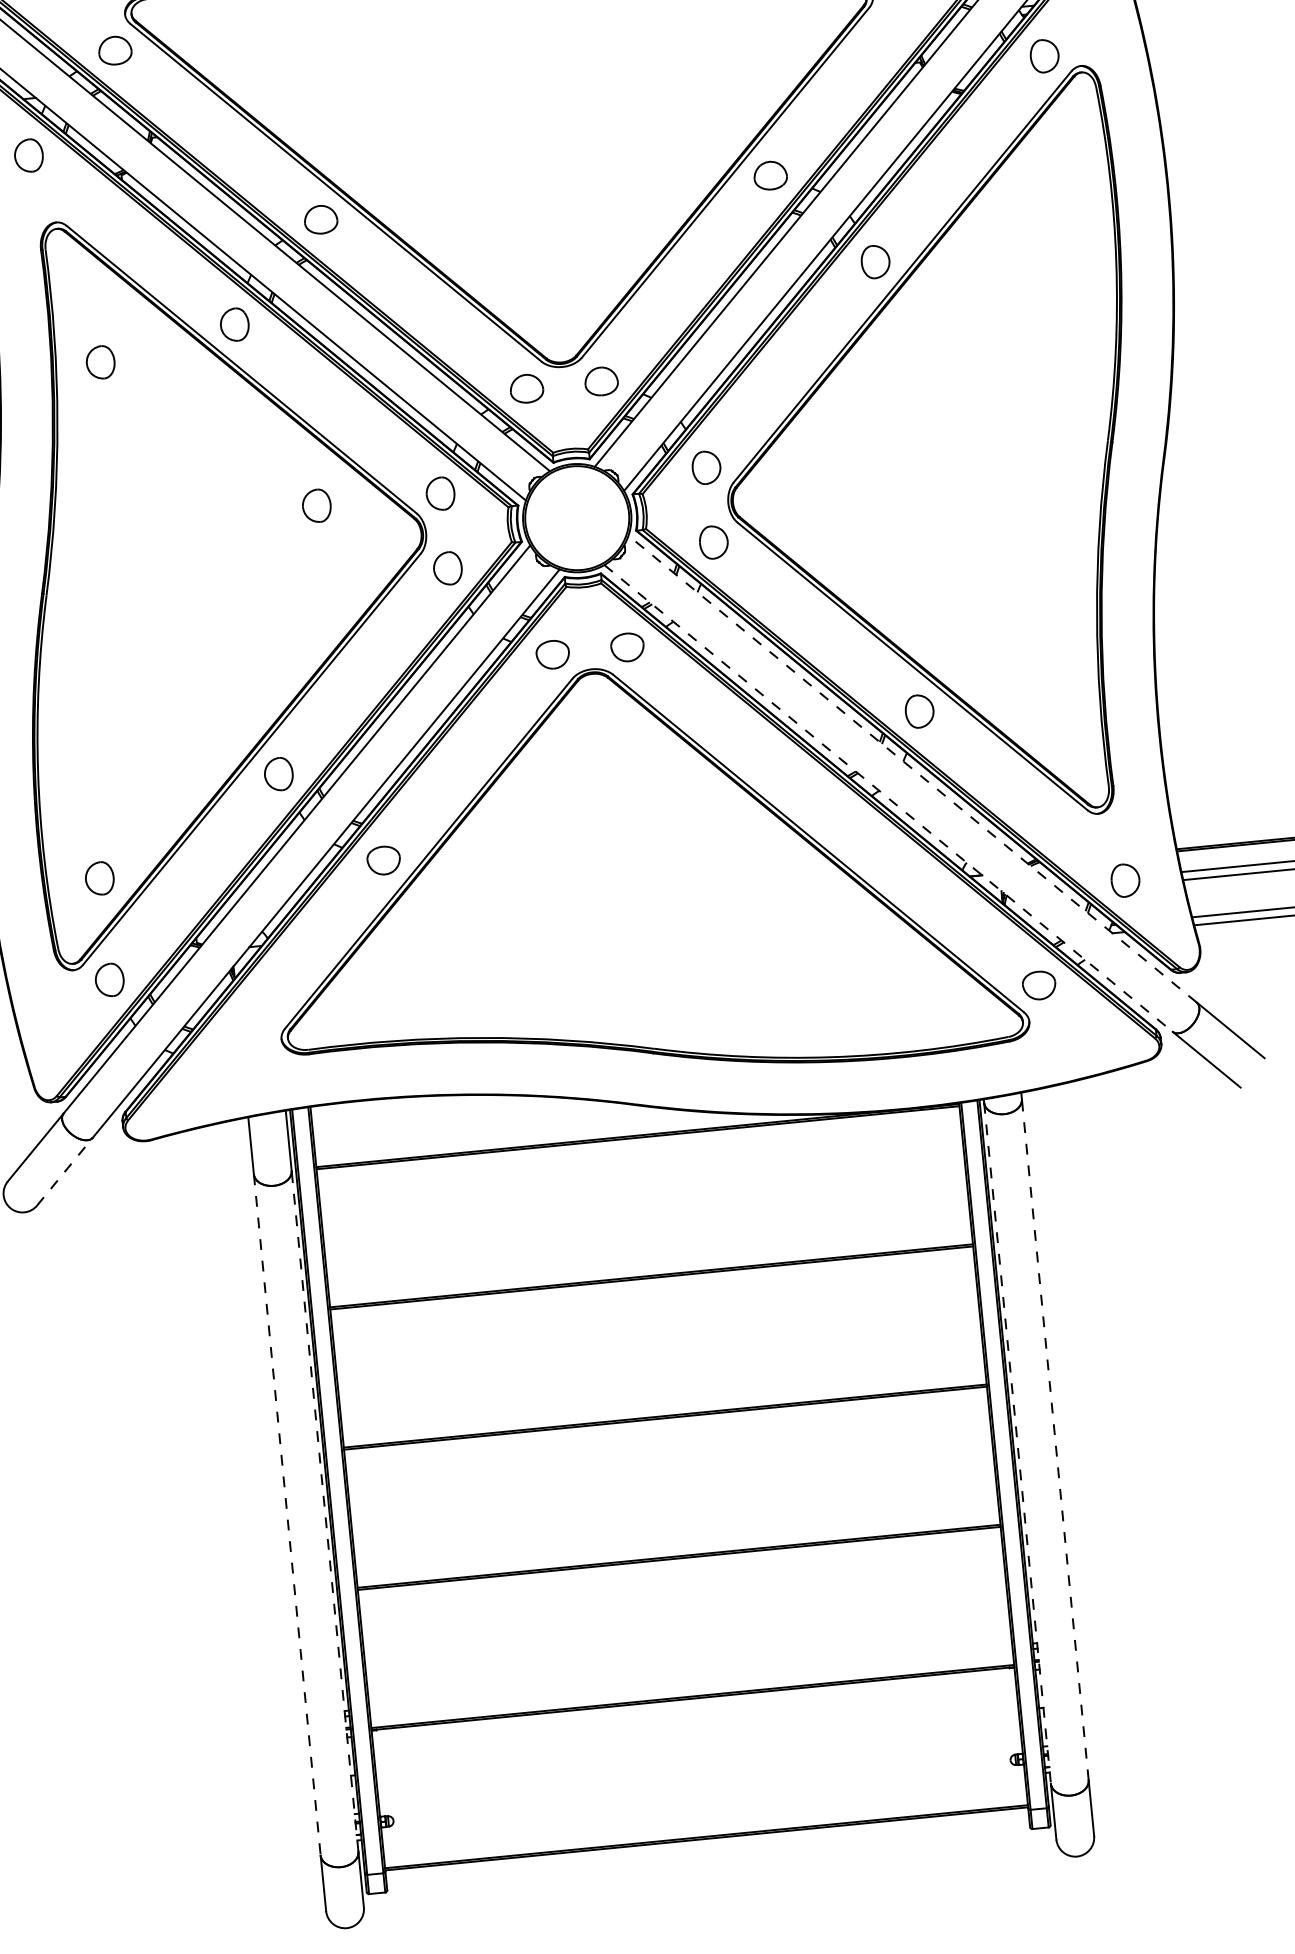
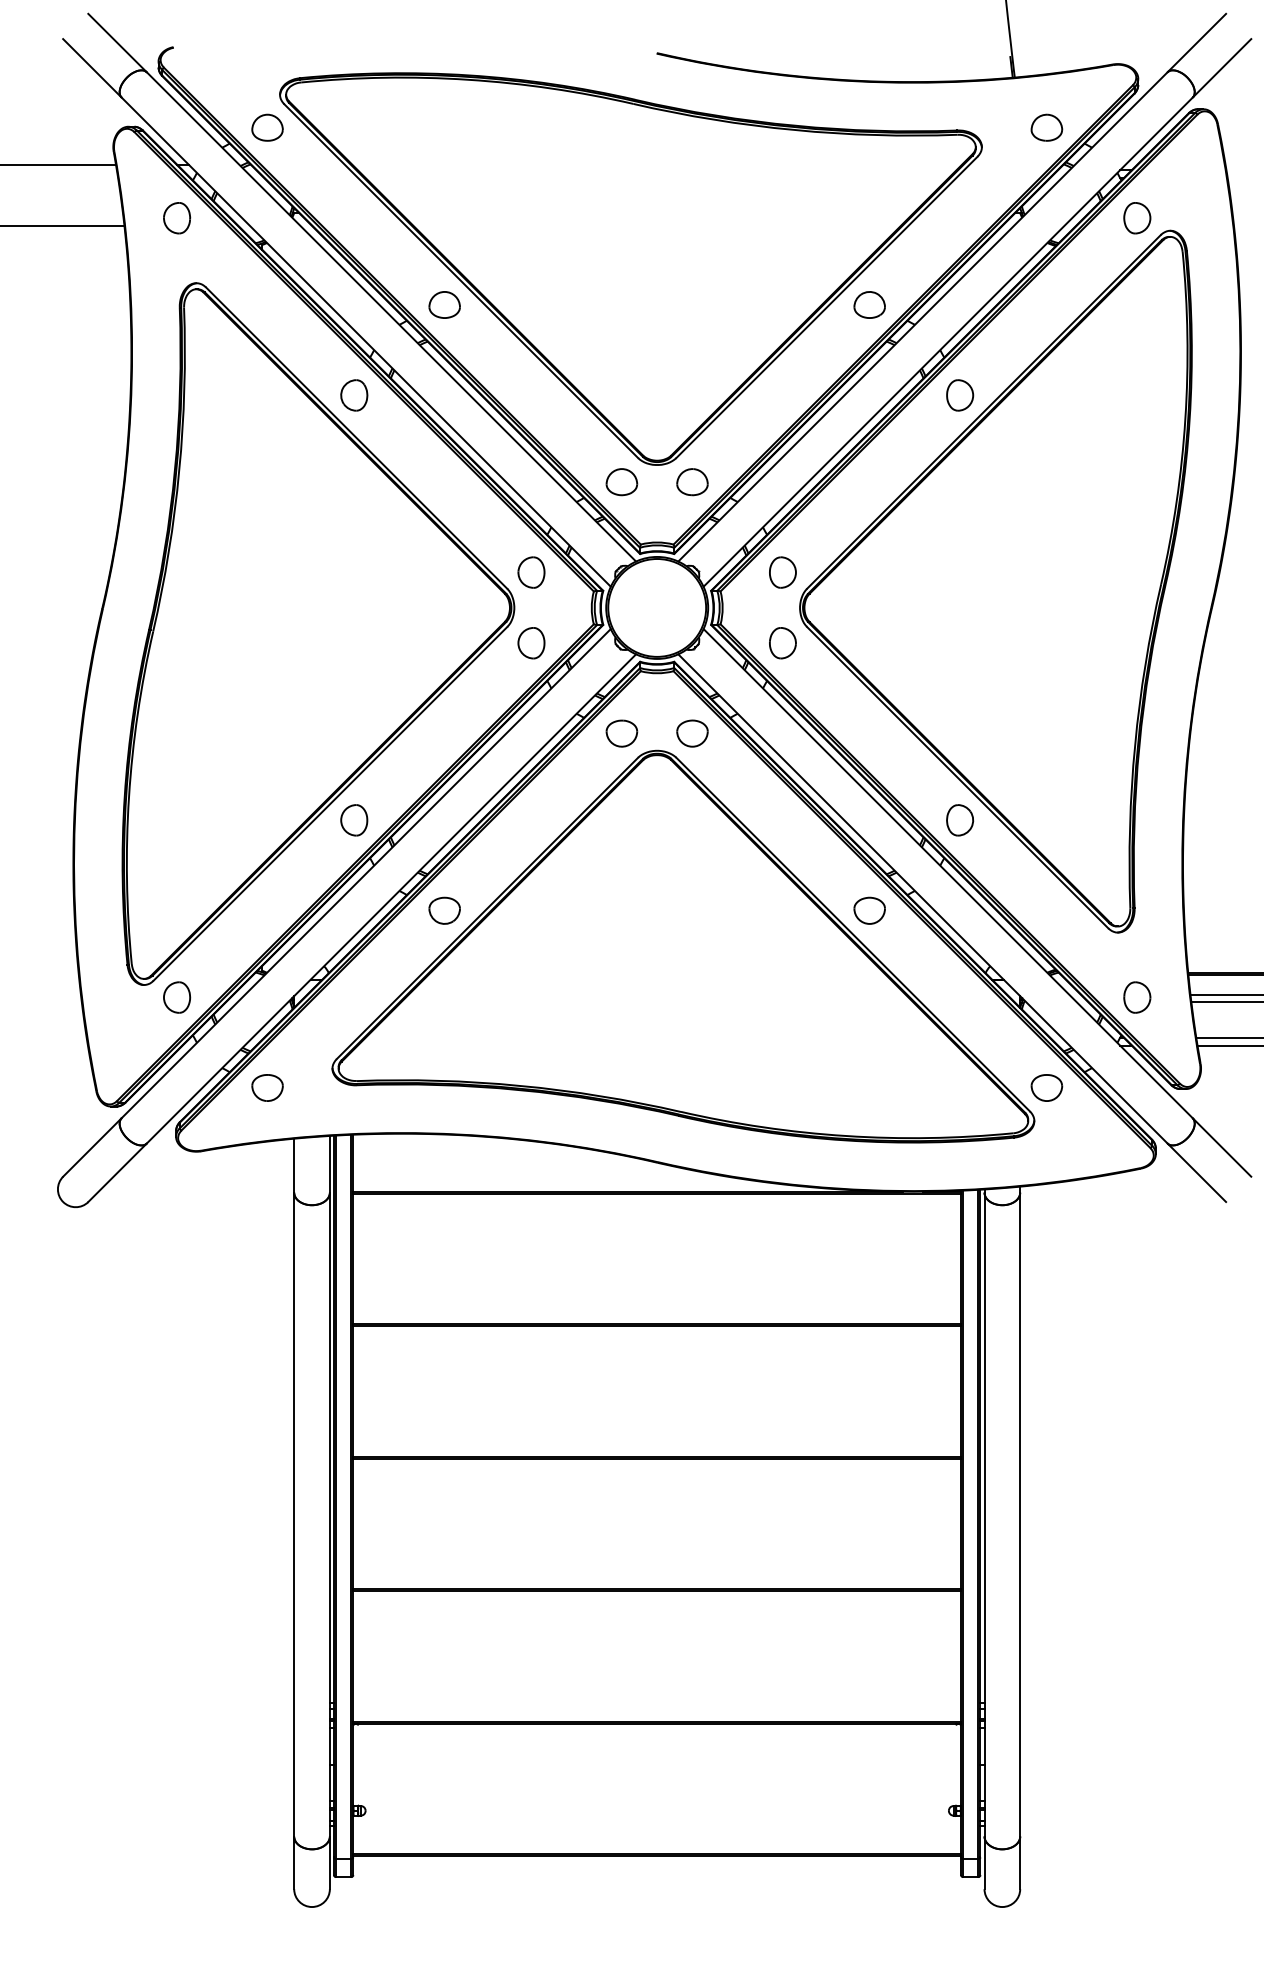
part: (100, 362) -> (225, 418), removed
part: (316, 505) -> (414, 572), removed
line: (912, 768) -> (948, 873), dashed -> solid
line: (888, 798) -> (922, 898), dashed -> solid
part: (833, 816) -> (869, 910), added
part: (100, 878) -> (177, 901), removed
part: (214, 1065) -> (267, 1087), added
line: (64, 1171) -> (117, 1172), dashed -> solid
line: (1055, 1439) -> (1020, 1514), dashed -> solid
line: (1017, 1443) -> (984, 1514), dashed -> solid
line: (324, 1511) -> (329, 1514), dashed -> solid
line: (287, 1514) -> (294, 1514), dashed -> solid

